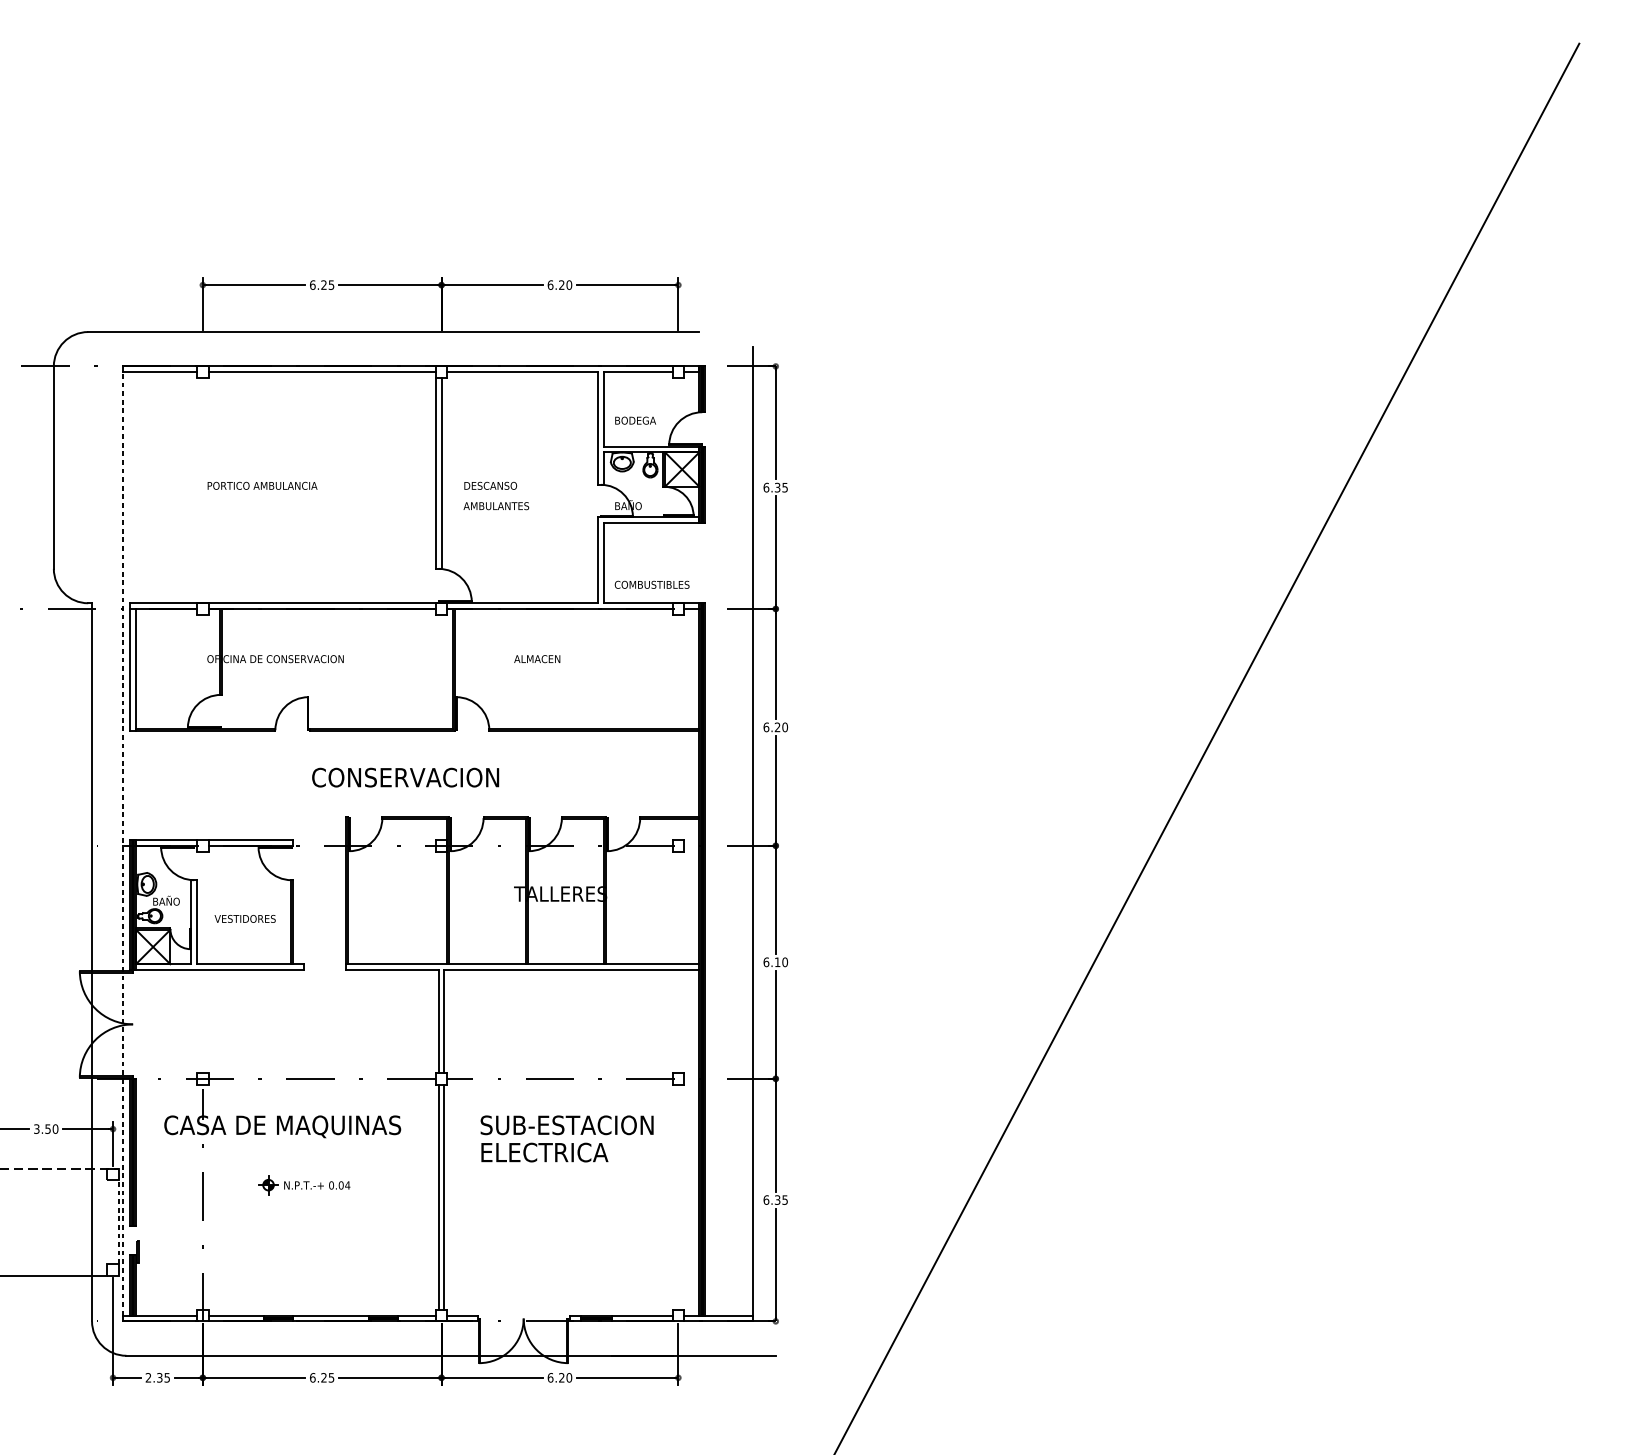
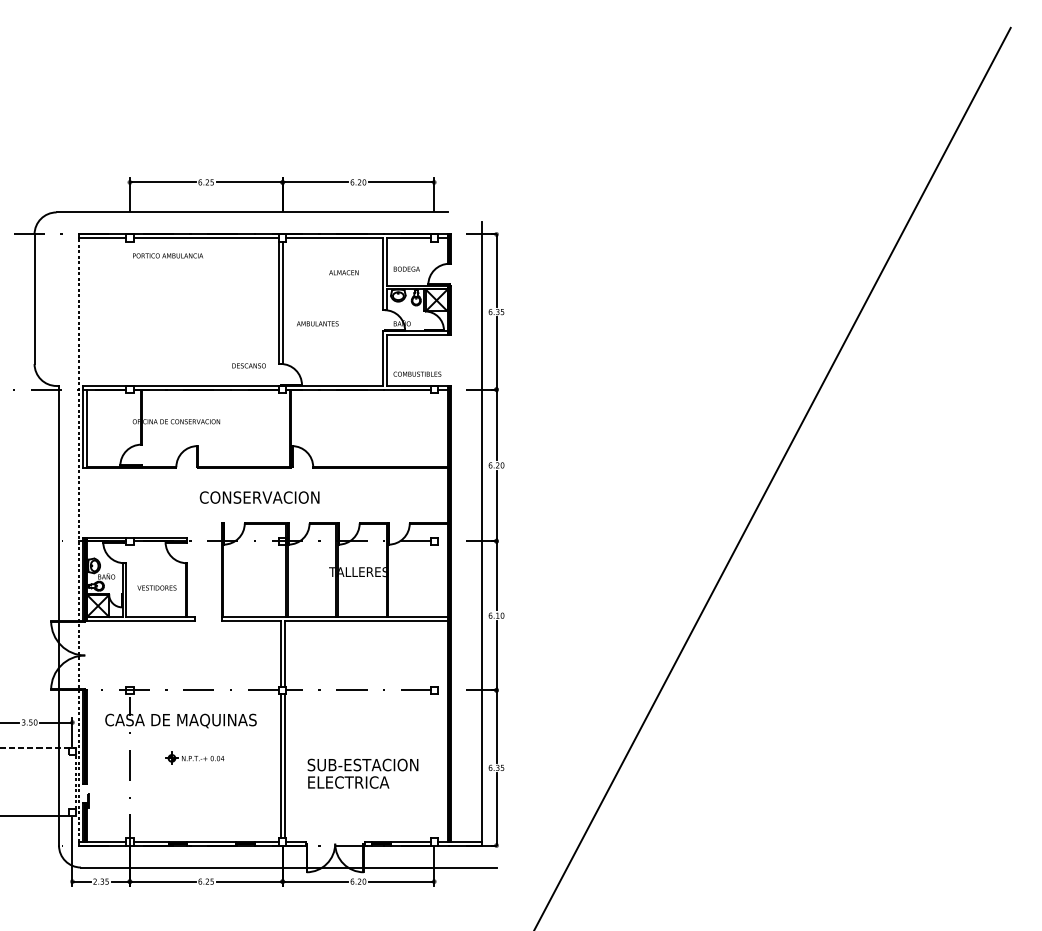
text: (263, 485) -> (168, 255), moved
text: (489, 485) -> (248, 365), moved
text: (536, 658) -> (343, 272), moved
text: (566, 1138) -> (362, 773), moved

